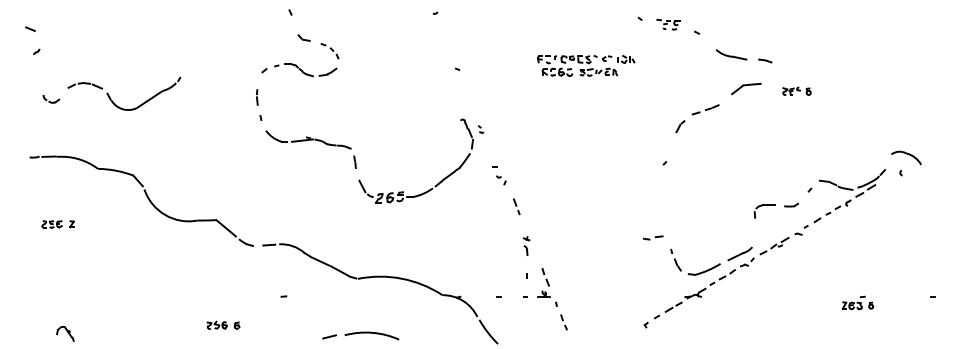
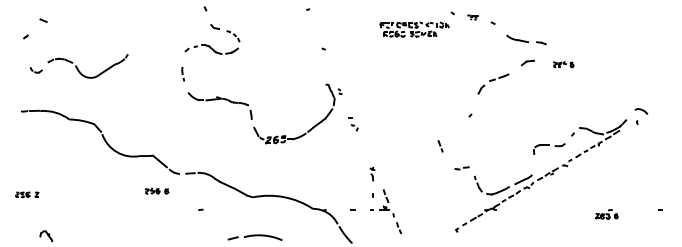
part: (667, 24) -> (472, 17), size x0.6
line: (30, 28) -> (43, 20), moved
part: (585, 65) -> (414, 29), moved
part: (745, 88) -> (527, 62), size x0.6
part: (257, 103) -> (182, 73), size x0.6
part: (906, 157) -> (641, 111), size x0.6
part: (516, 207) -> (440, 146), moved
part: (58, 223) -> (27, 194), moved
part: (224, 324) -> (157, 190), moved

